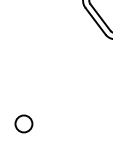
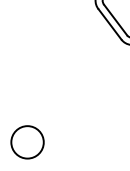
circle: (23, 123) -> (27, 141), size x1.67

